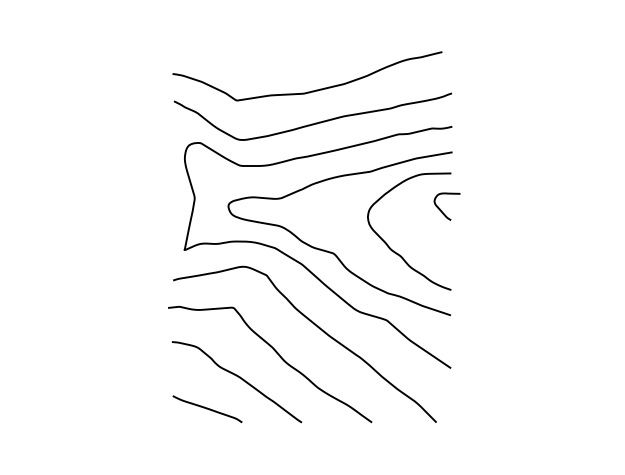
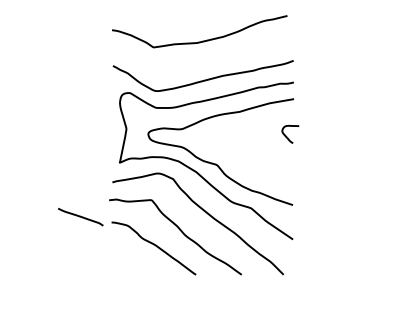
curve: (311, 89) -> (202, 40), moved
curve: (399, 252) -> (259, 164), removed
line: (207, 409) -> (80, 217), moved

